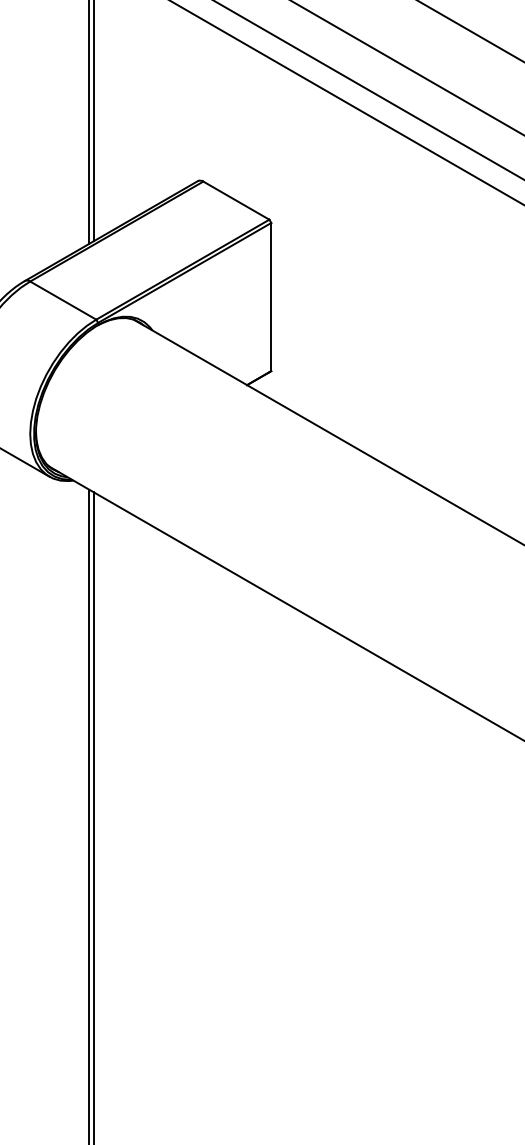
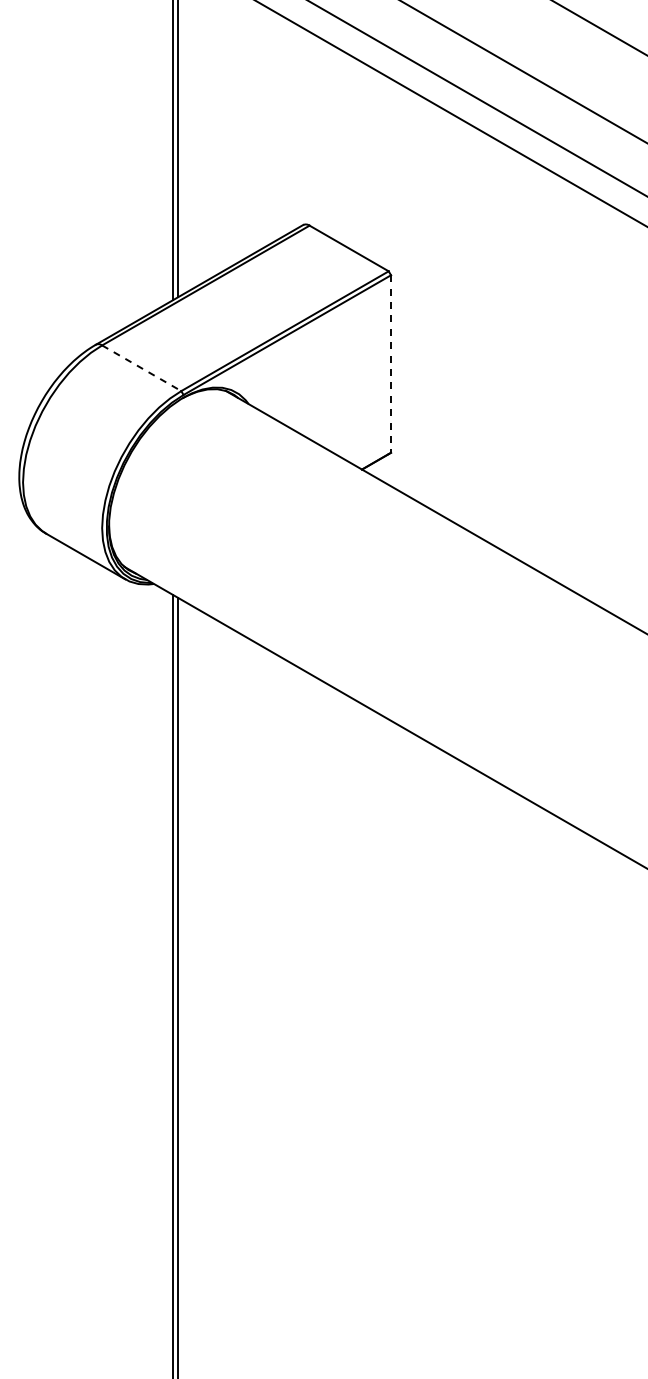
line: (271, 297) -> (391, 364), solid -> dashed
line: (63, 300) -> (141, 368), solid -> dashed

